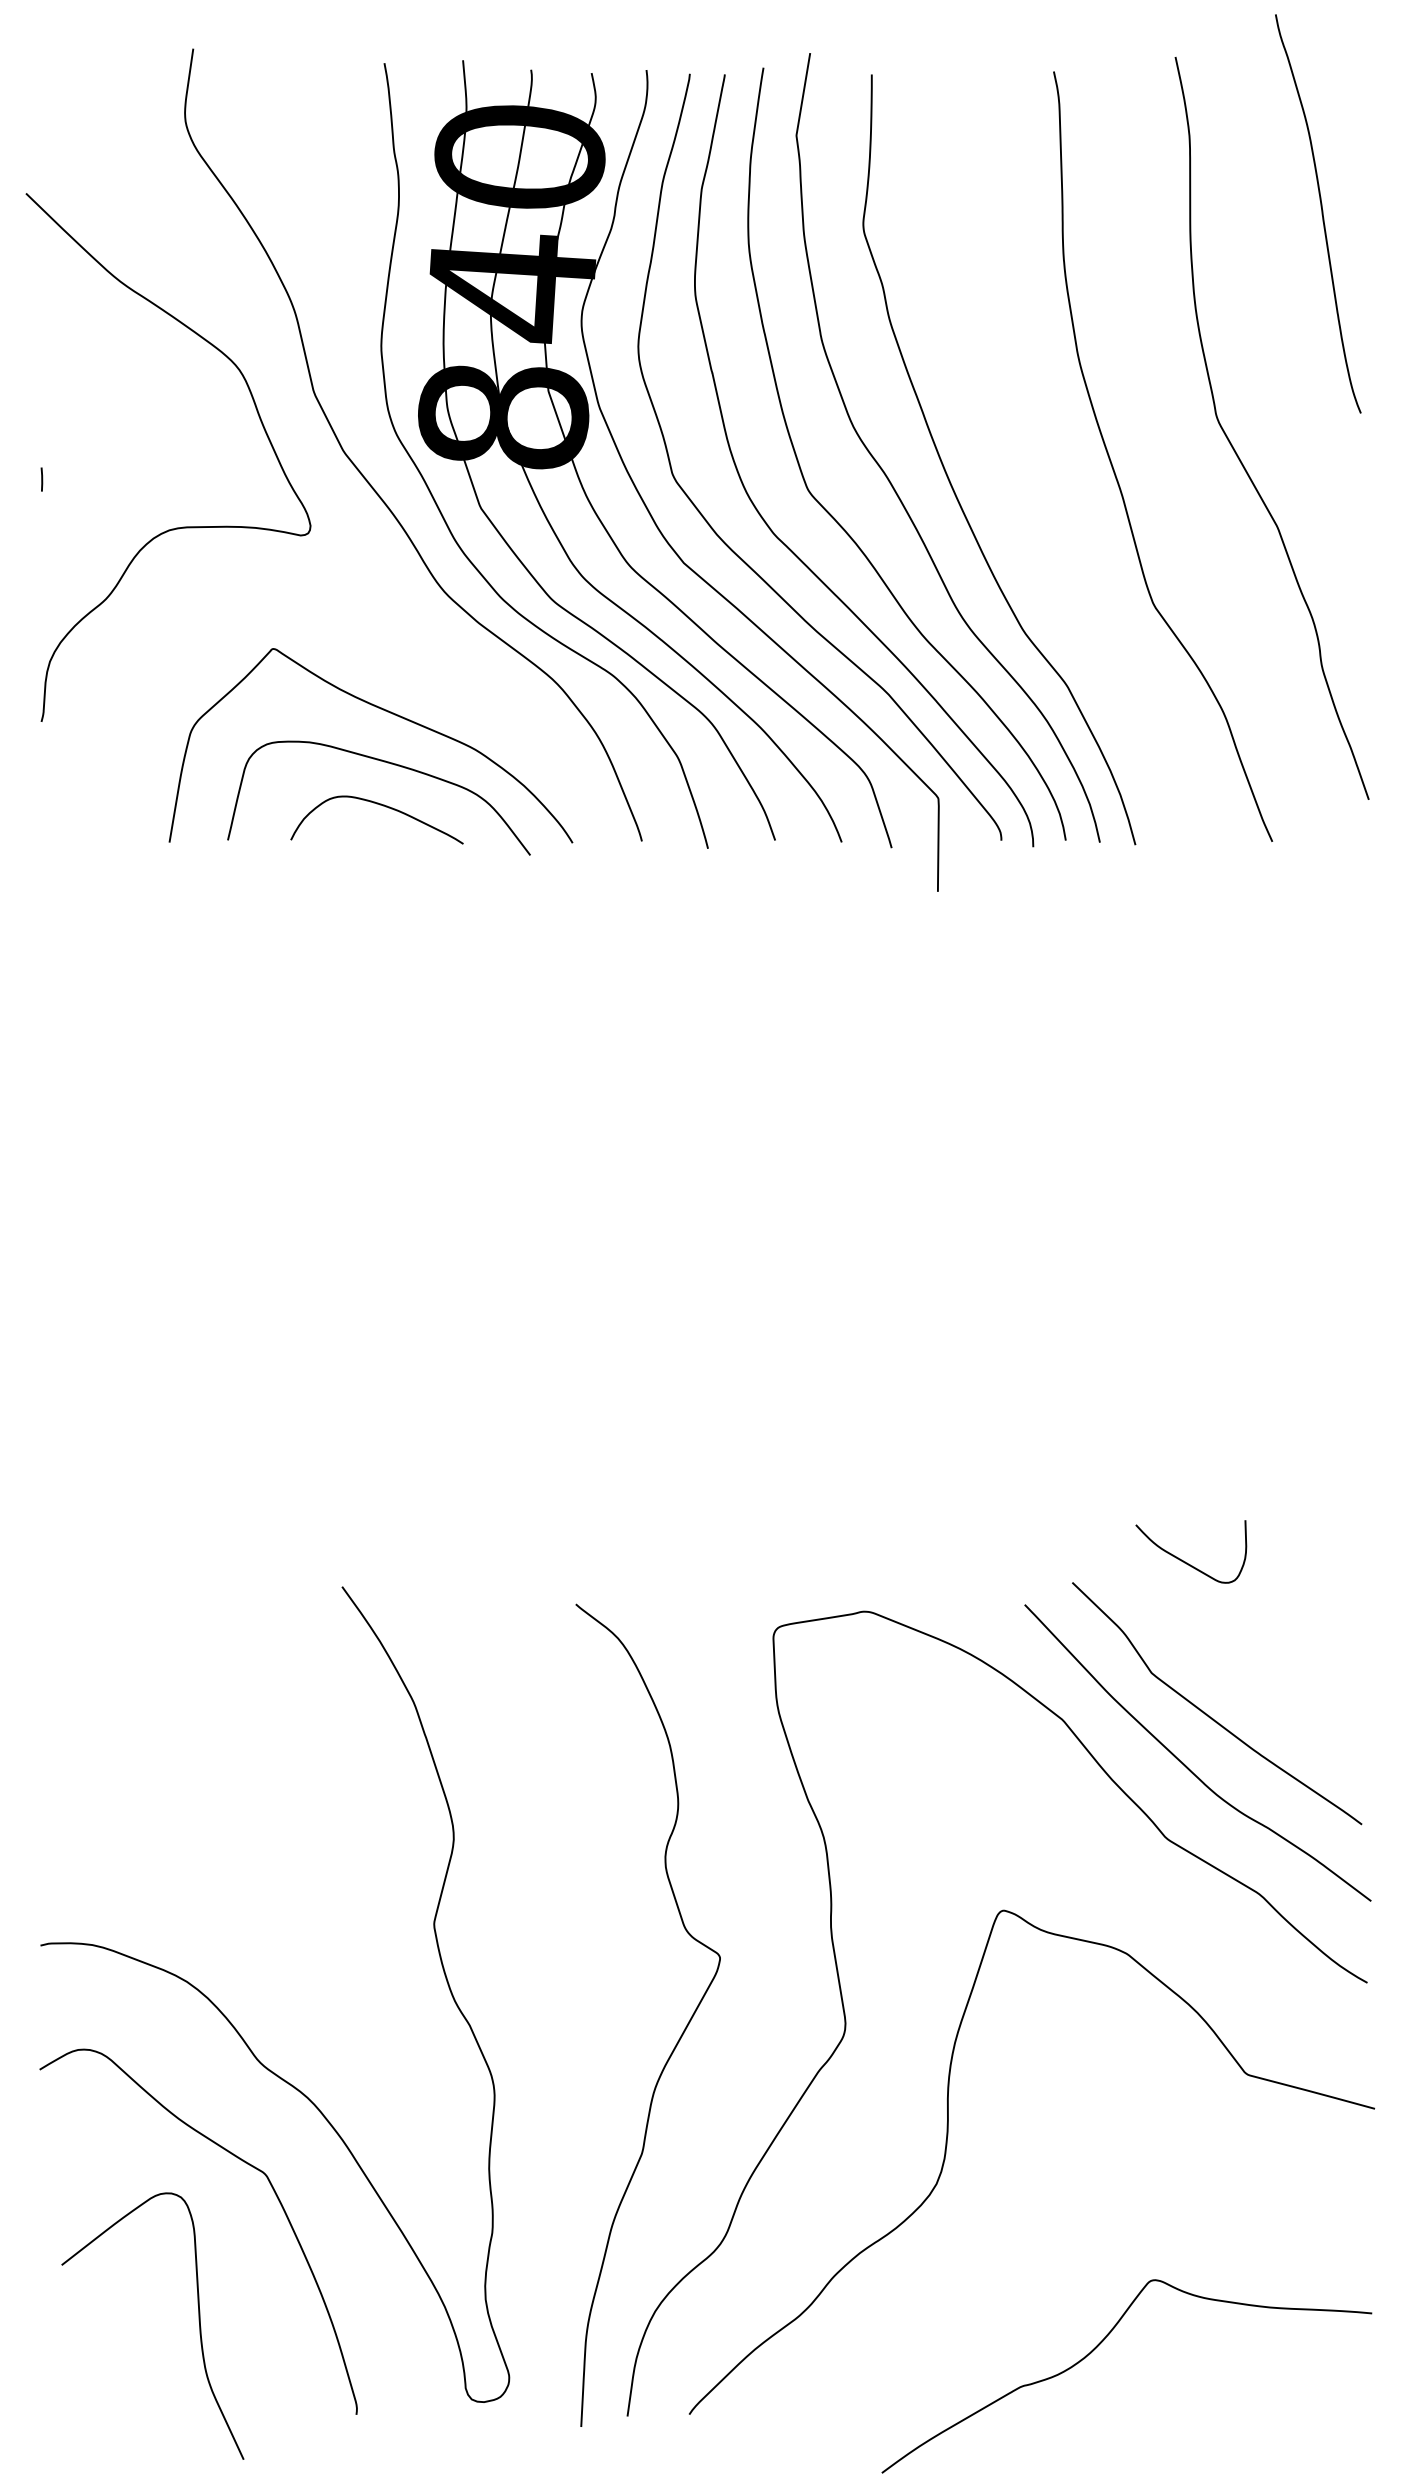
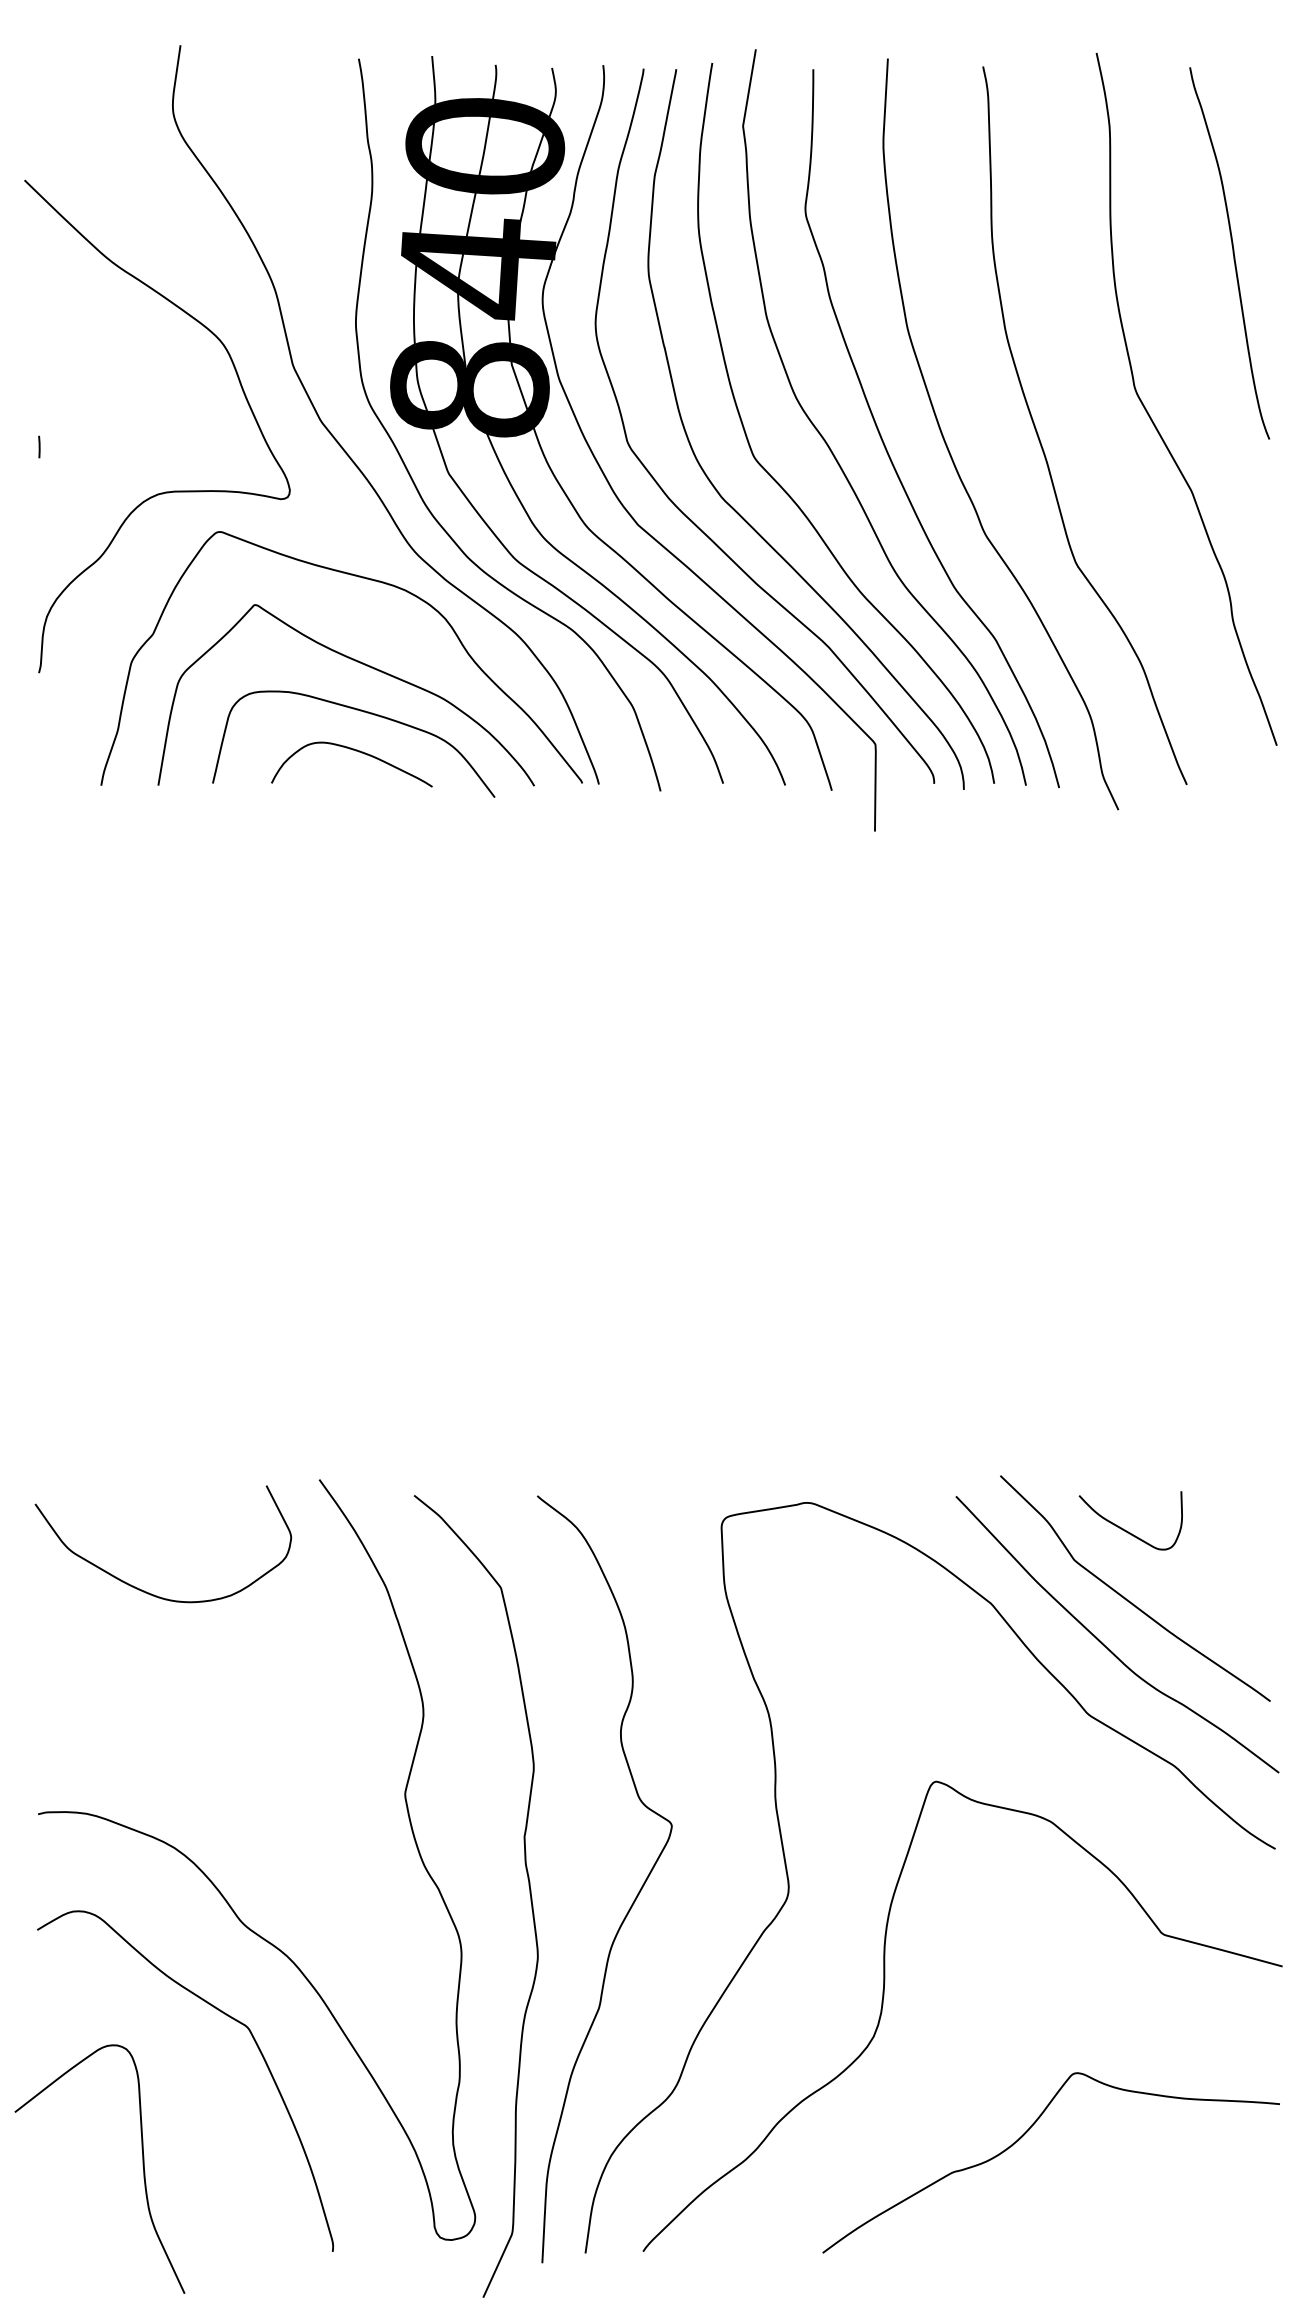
curve: (1321, 213) -> (1232, 253), moved
curve: (1019, 486) -> (951, 453), added
curve: (388, 620) -> (362, 578), added
curve: (1185, 1561) -> (1125, 1529), moved
curve: (156, 1706) -> (146, 1591), added
curve: (566, 2022) -> (528, 1885), added
curve: (198, 2321) -> (142, 2164), moved
curve: (1097, 2347) -> (1023, 2135), moved

